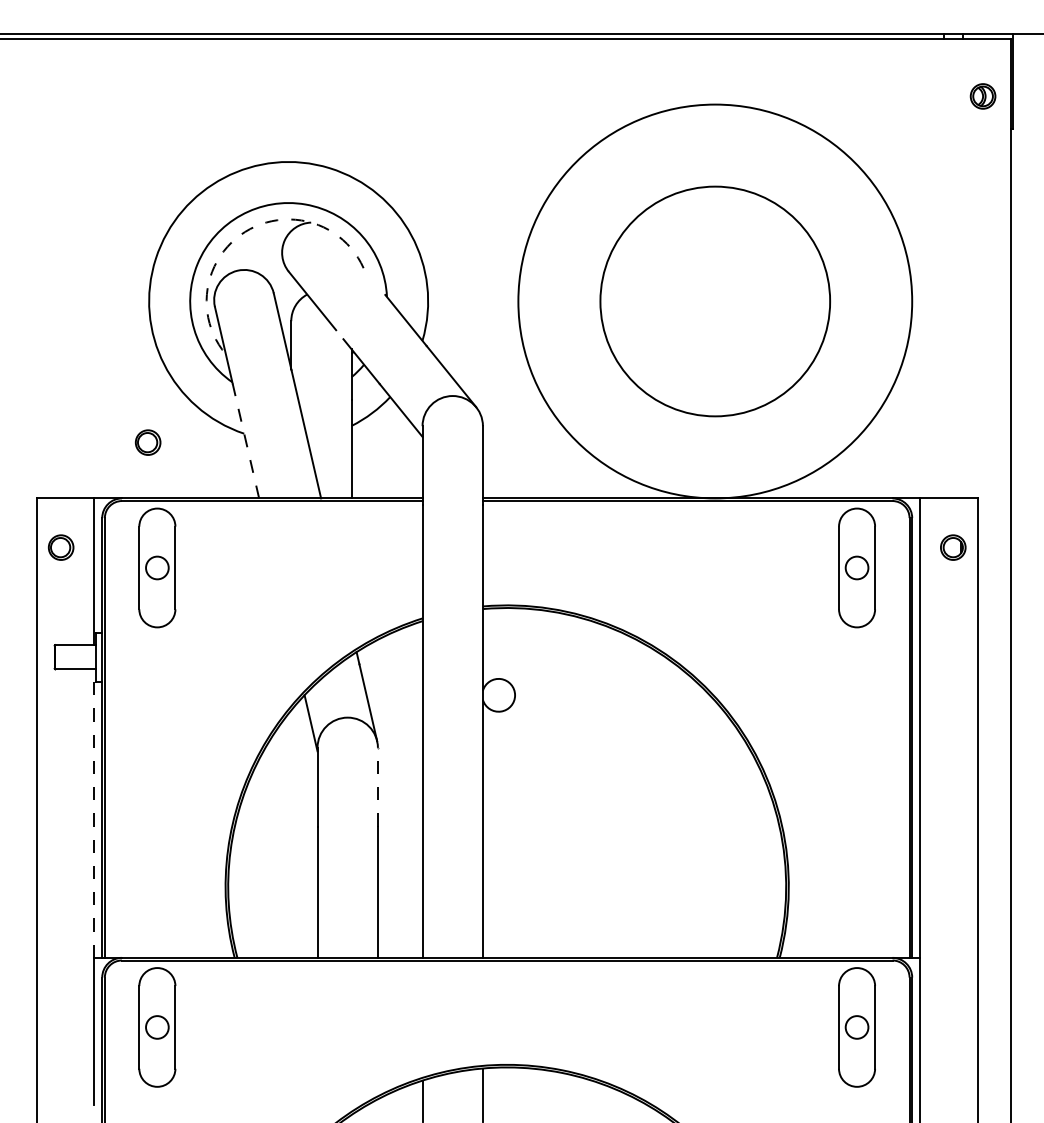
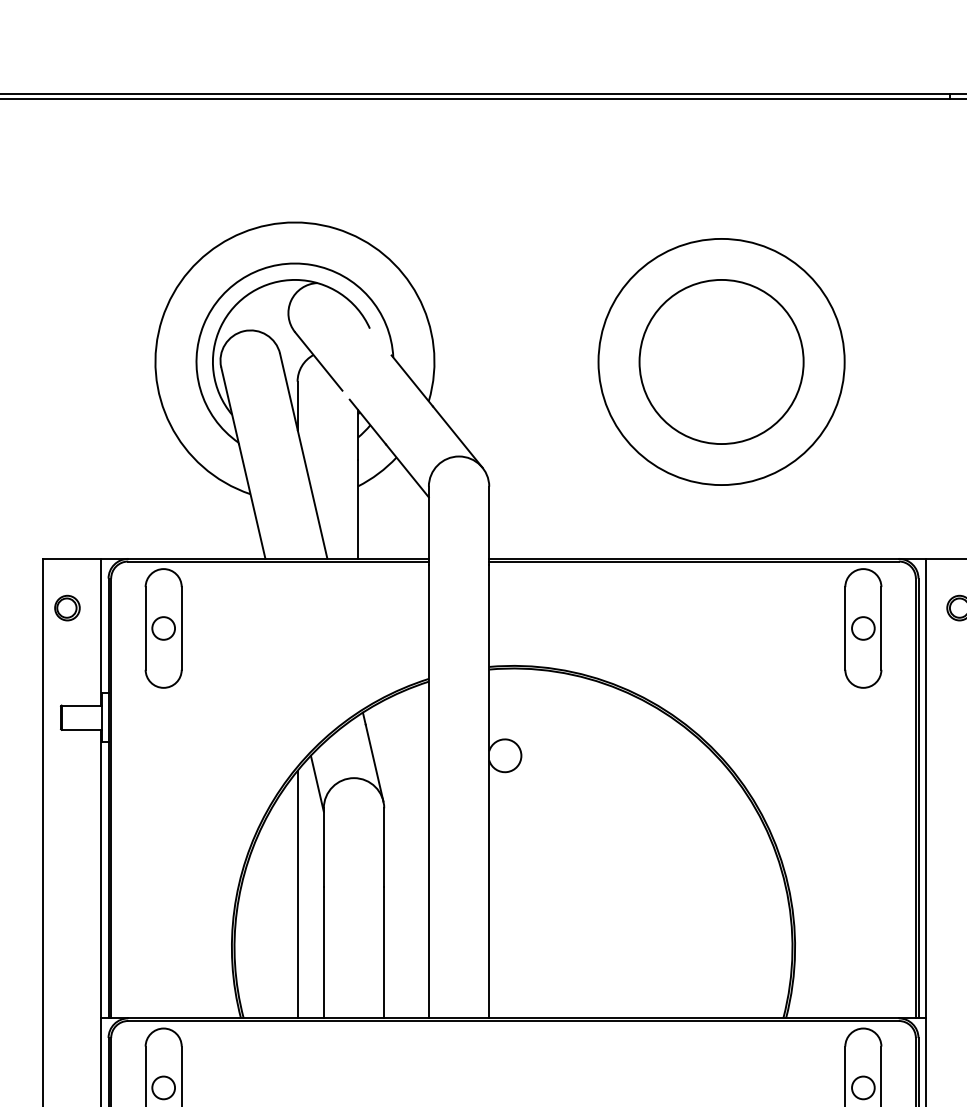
arc: (245, 231) -> (251, 291), dashed -> solid
circle: (715, 301) -> (721, 361), size x0.62
circle: (715, 301) -> (721, 361), size x0.71
line: (245, 441) -> (251, 501), dashed -> solid
part: (147, 442) -> (153, 502), removed
line: (377, 786) -> (383, 846), dashed -> solid
line: (94, 813) -> (100, 873), dashed -> solid
line: (291, 833) -> (297, 893), added

